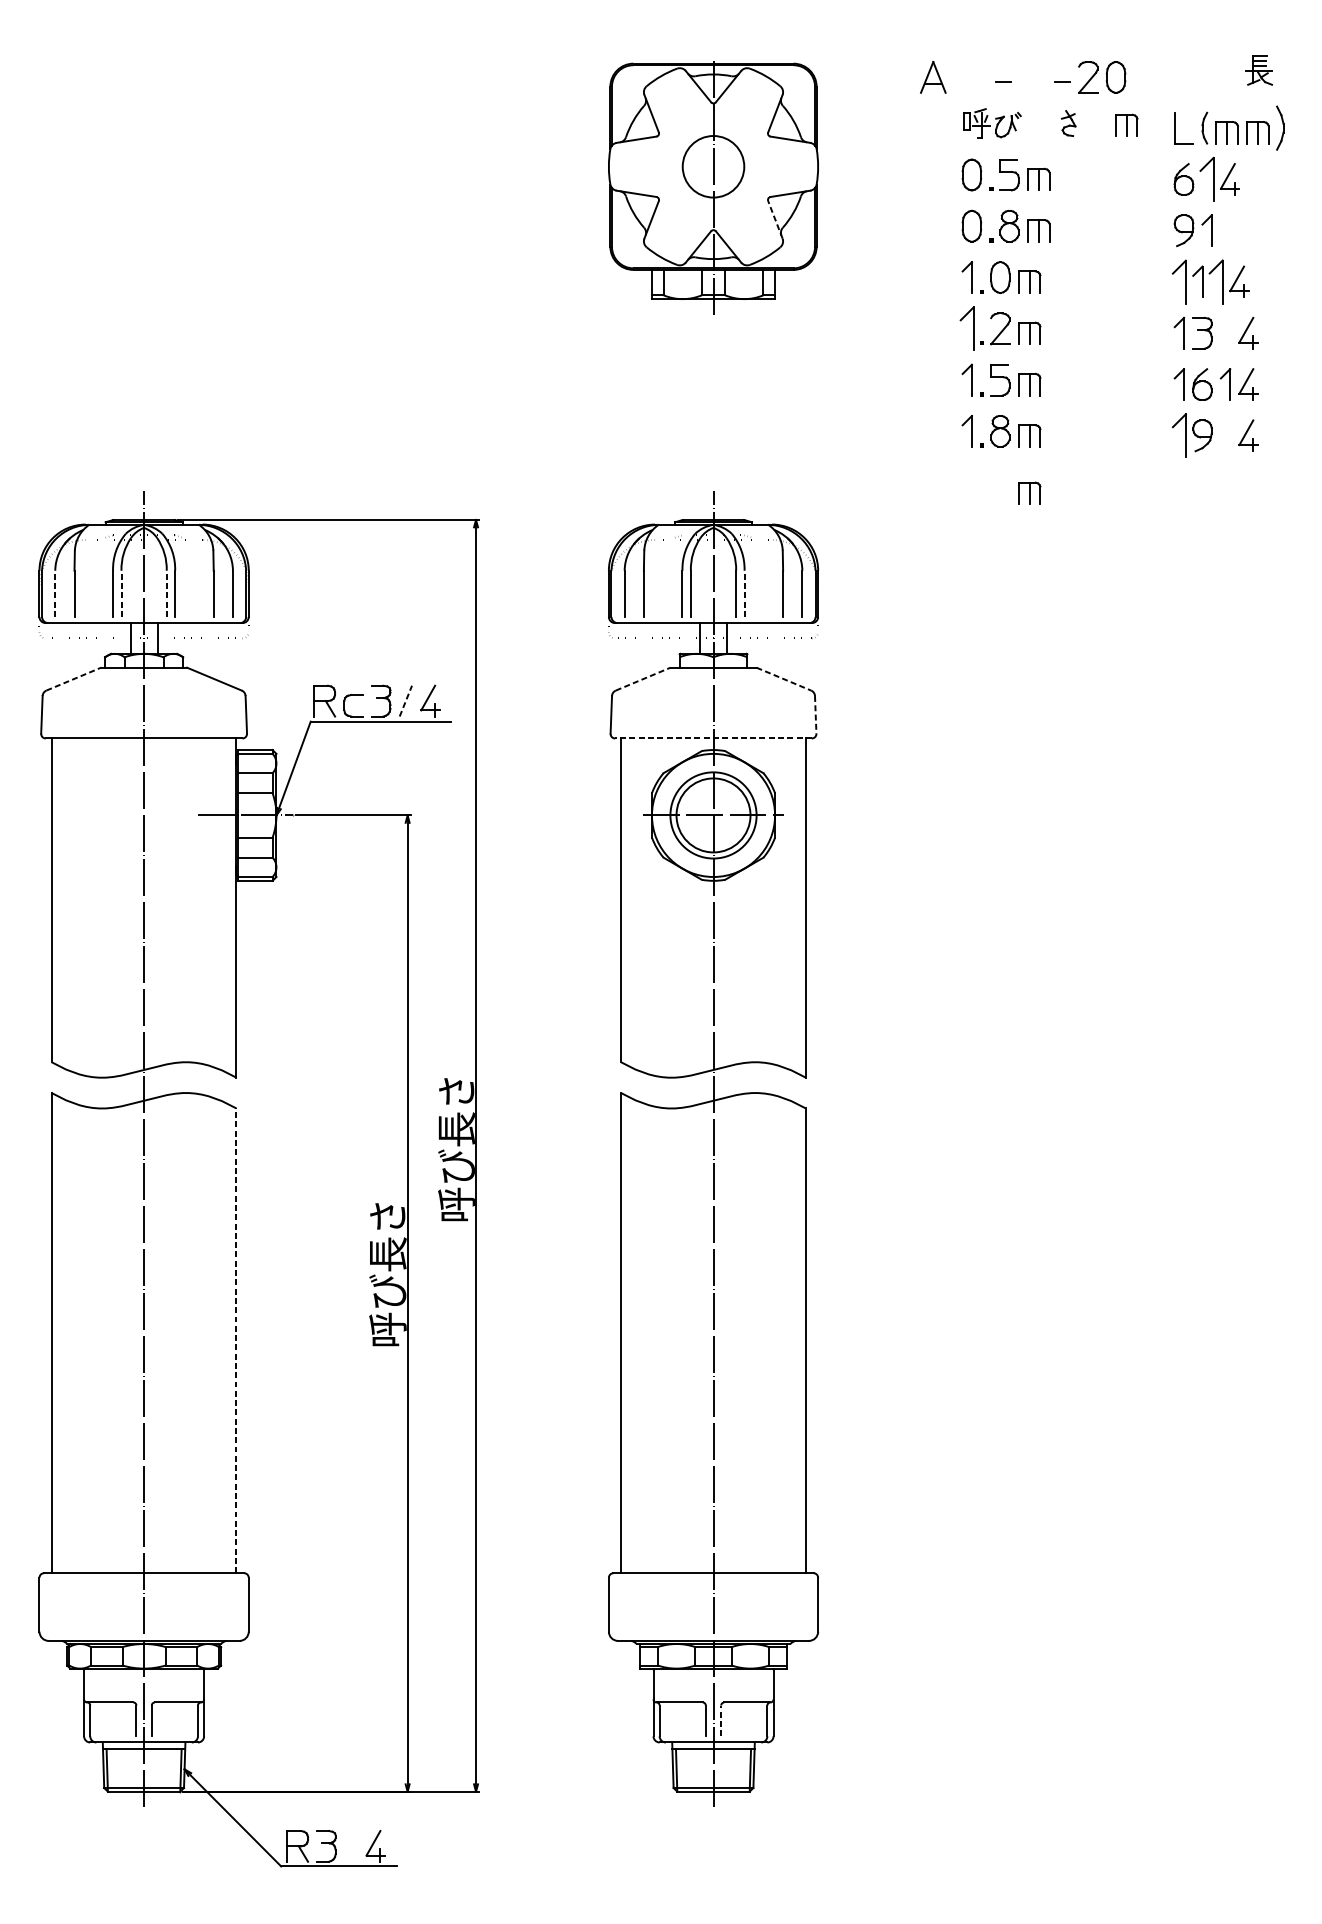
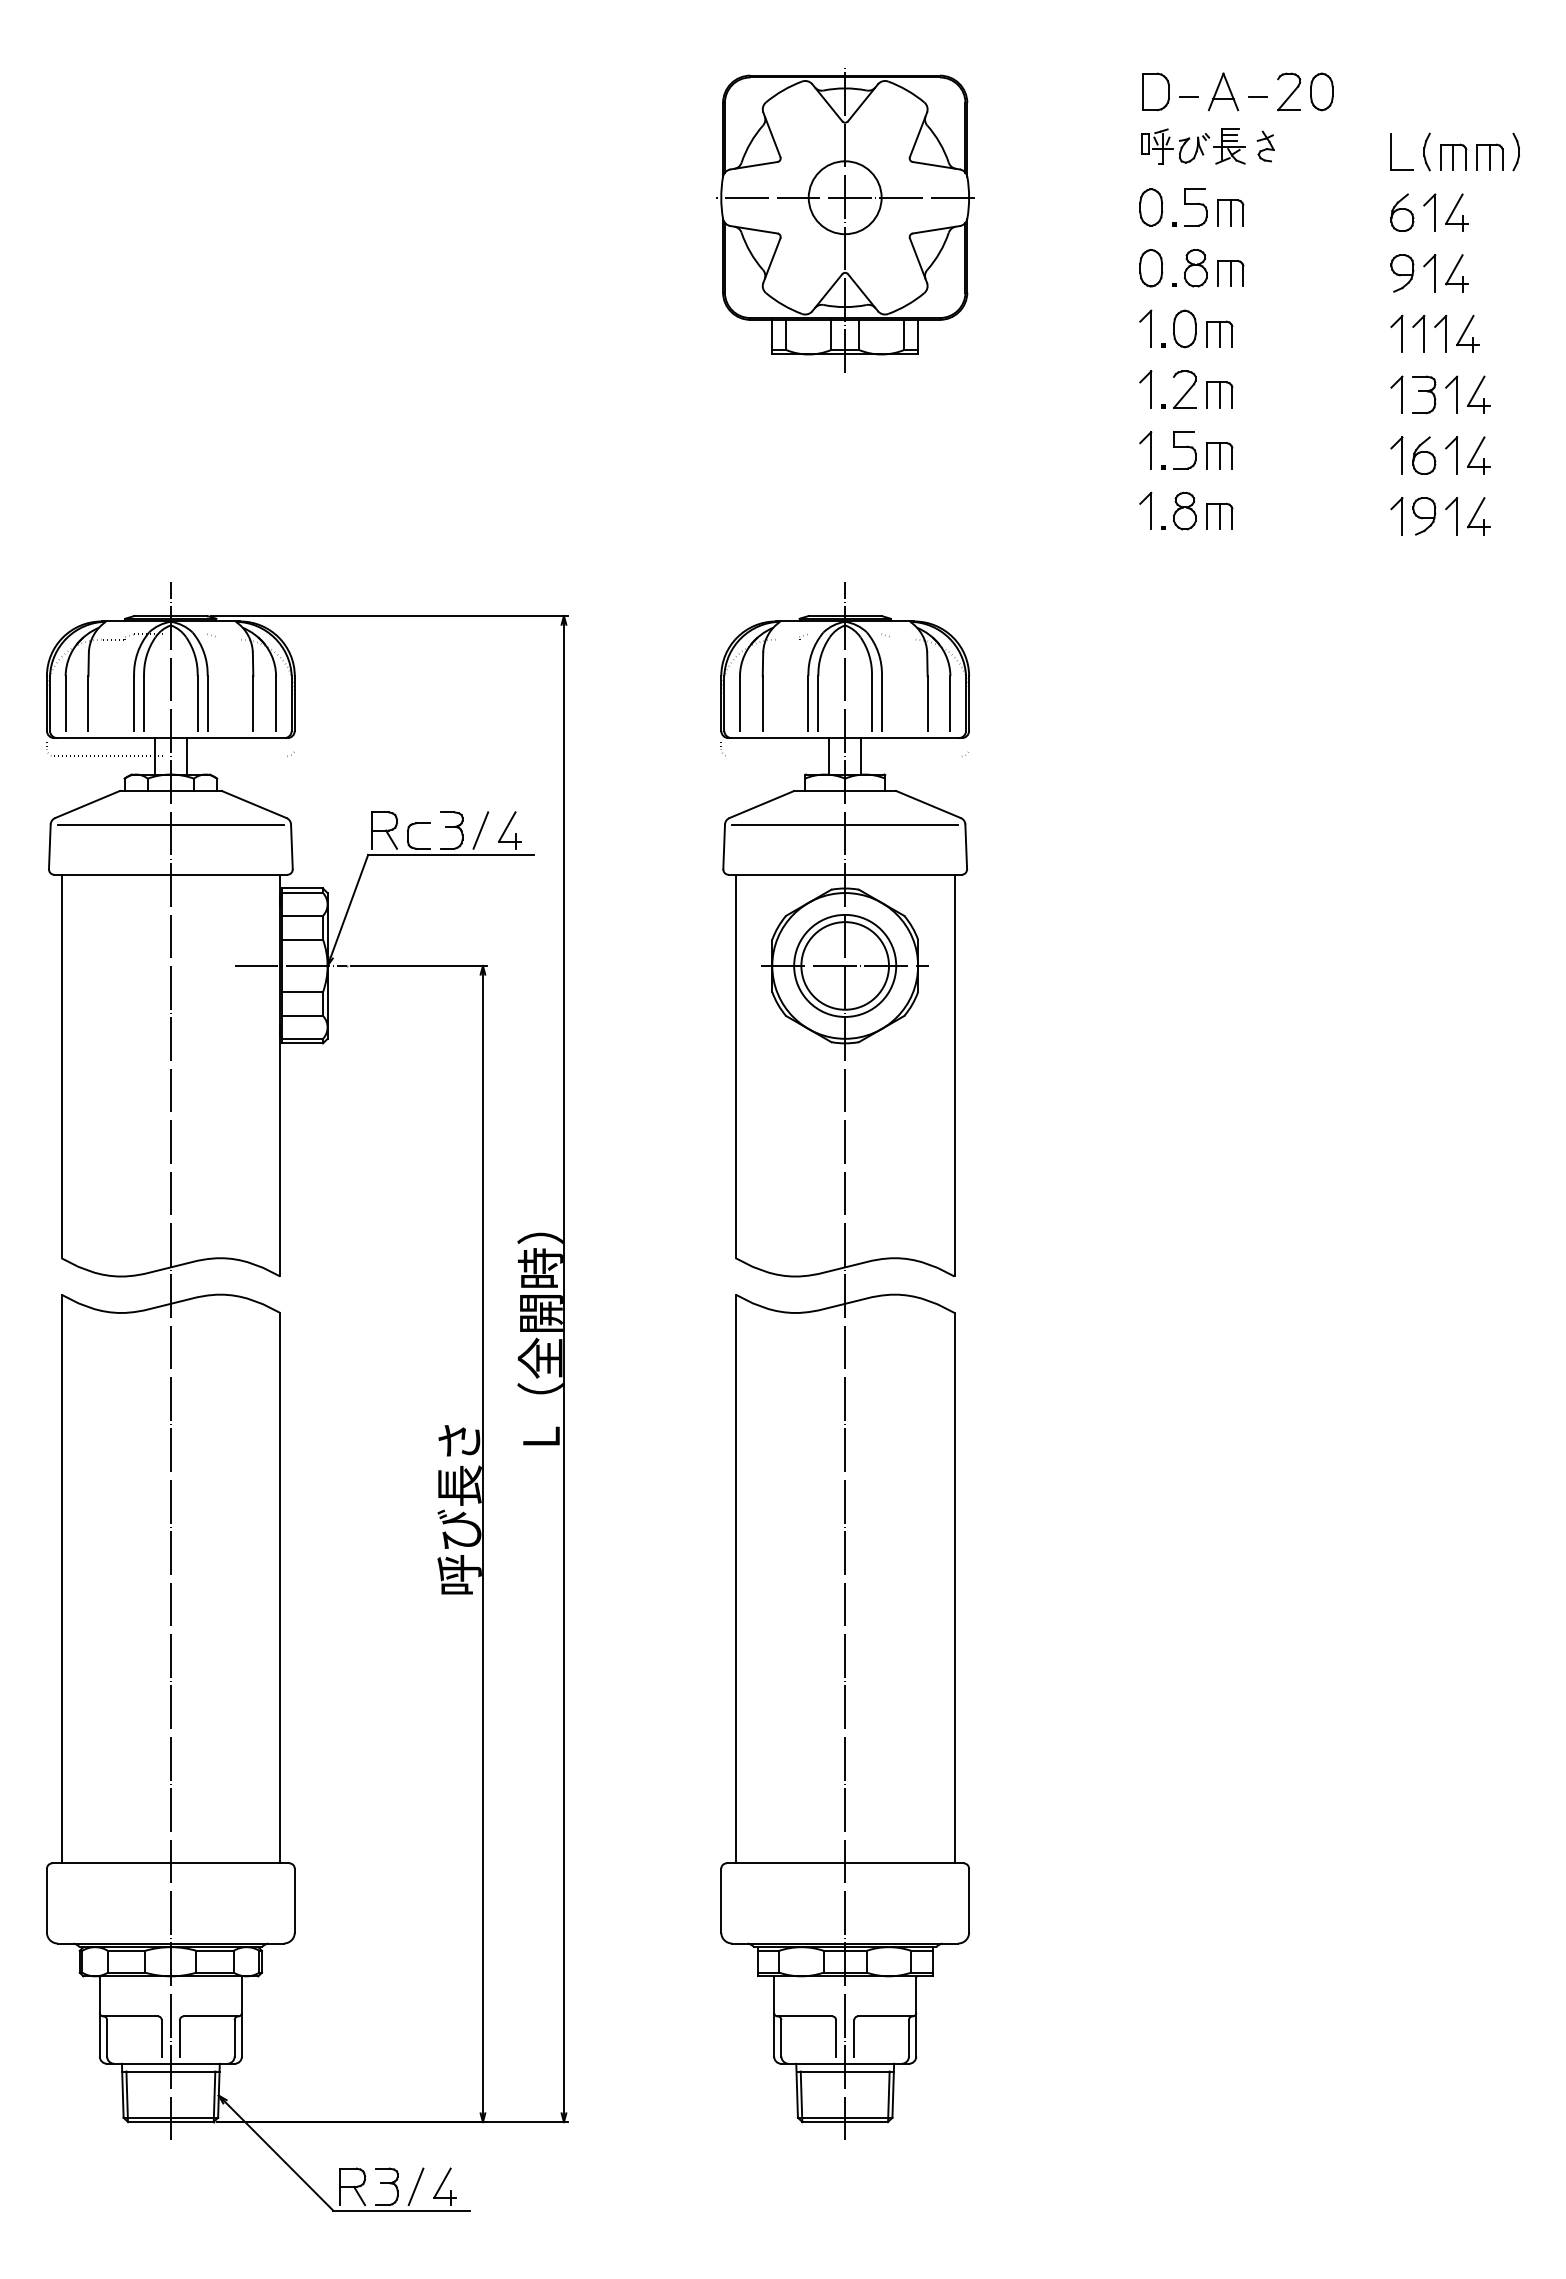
part: (1259, 70) -> (1229, 146), moved
part: (933, 77) -> (1223, 91), moved
part: (975, 77) -> (1155, 91), added
part: (1126, 125) -> (1334, 148), removed
part: (1279, 127) -> (1515, 151), size x0.71
line: (712, 166) -> (844, 197), added
part: (1206, 179) -> (1429, 212), size x0.71
line: (775, 219) -> (918, 260), dashed -> solid
part: (1229, 230) -> (1456, 273), added
part: (1179, 281) -> (1396, 333), size x0.71
part: (1216, 281) -> (1440, 333), size x0.71
part: (967, 328) -> (1145, 389), size x0.71
part: (1225, 332) -> (1451, 394), added
part: (1179, 435) -> (1396, 516), size x0.71
part: (1225, 435) -> (1451, 516), added
part: (1029, 492) -> (1219, 583), removed
line: (55, 593) -> (65, 703), dashed -> solid
line: (121, 593) -> (144, 703), dashed -> solid
line: (166, 593) -> (197, 703), dashed -> solid
line: (744, 593) -> (881, 703), dashed -> solid
line: (74, 679) -> (88, 804), dashed -> solid
line: (643, 679) -> (762, 804), dashed -> solid
line: (783, 679) -> (928, 804), dashed -> solid
line: (143, 696) -> (170, 824), added
line: (713, 696) -> (845, 824), added
line: (405, 701) -> (480, 830), dashed -> solid
line: (815, 715) -> (966, 847), dashed -> solid
line: (712, 738) -> (844, 874), dashed -> solid
text: (455, 1130) -> (539, 1339), 呼び長さ -> L（全開時）
line: (236, 1340) -> (280, 1587), dashed -> solid
line: (721, 1720) -> (854, 2037), dashed -> solid
line: (350, 1846) -> (415, 2186), added

